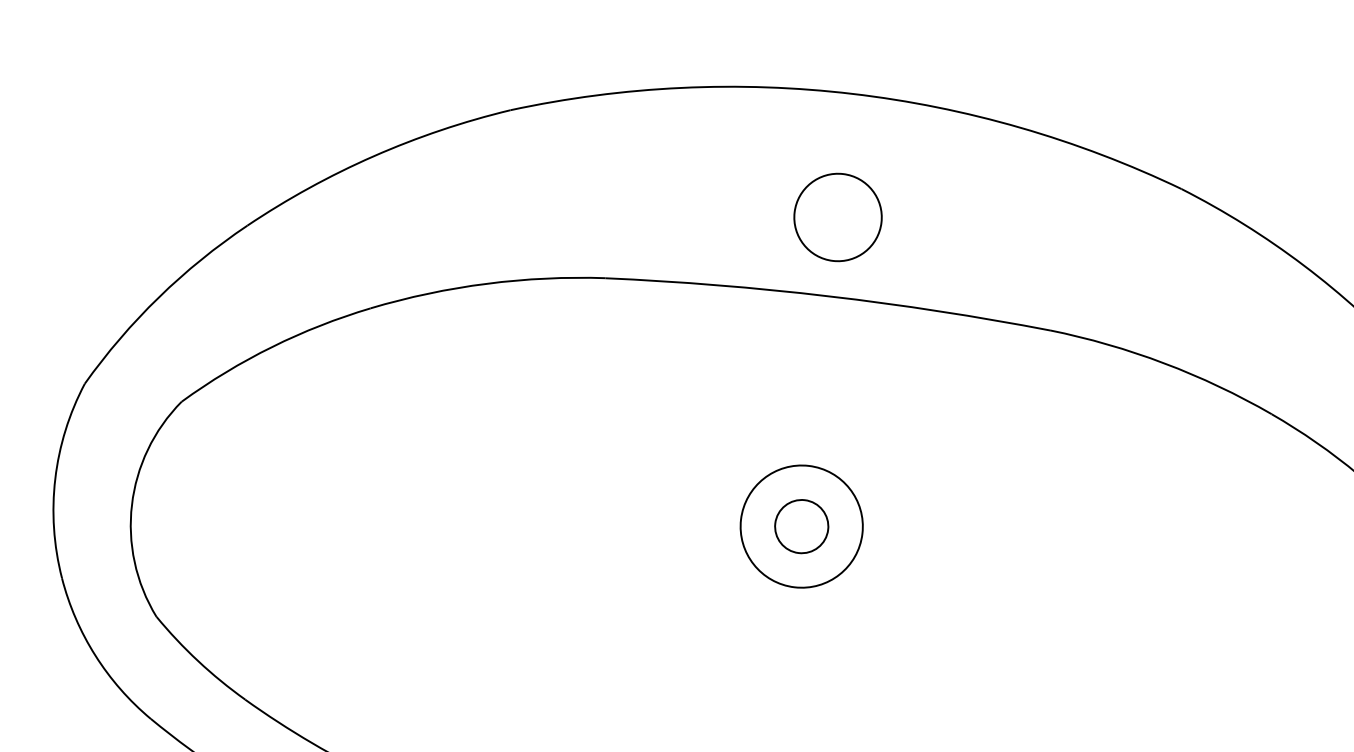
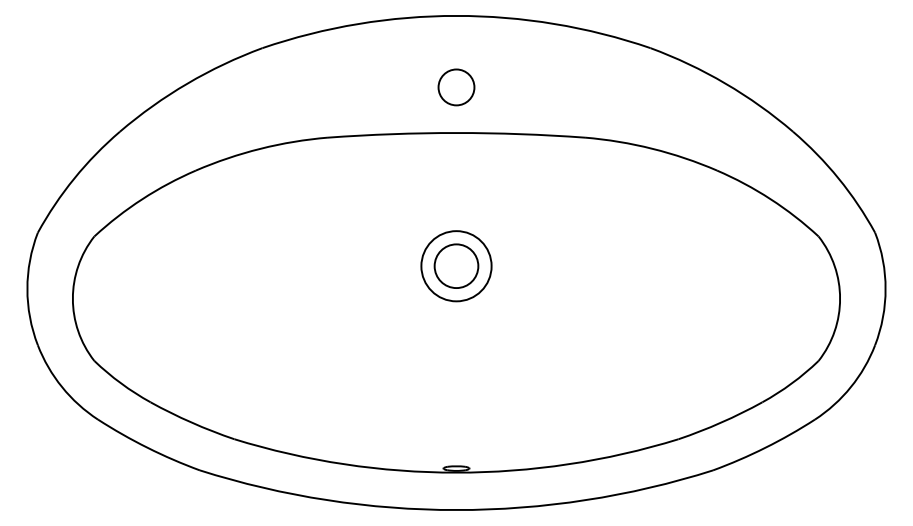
circle: (838, 217) -> (456, 87), size x0.71
circle: (801, 527) -> (456, 266), size x1.43

